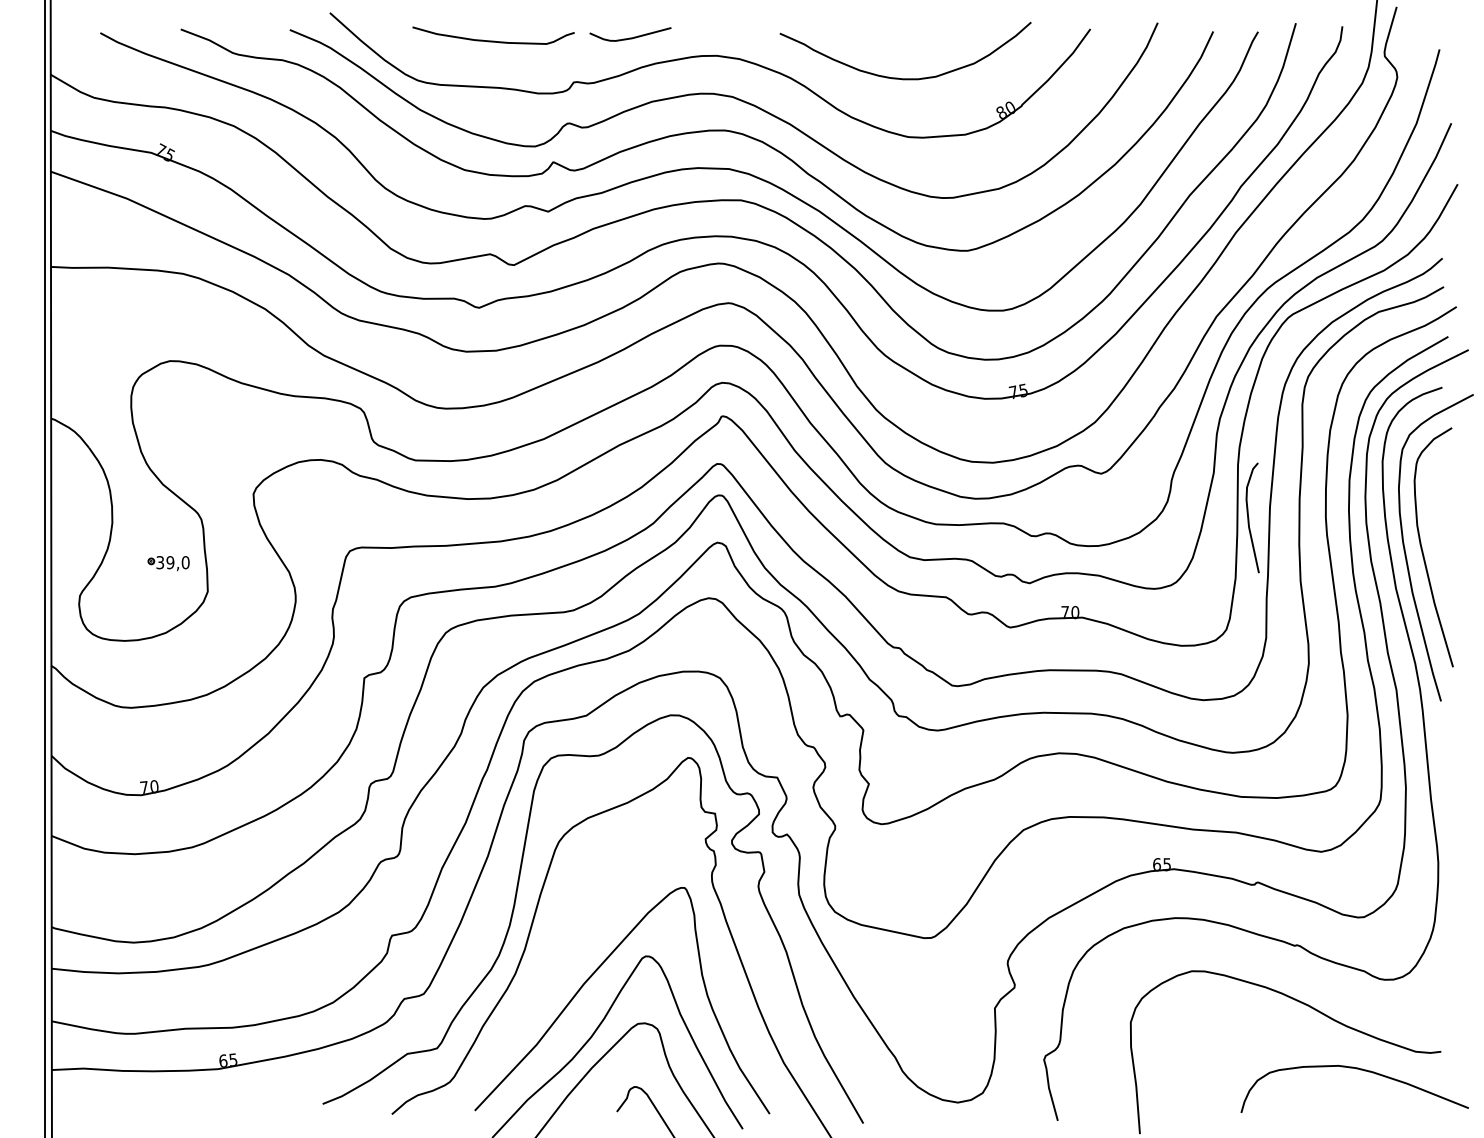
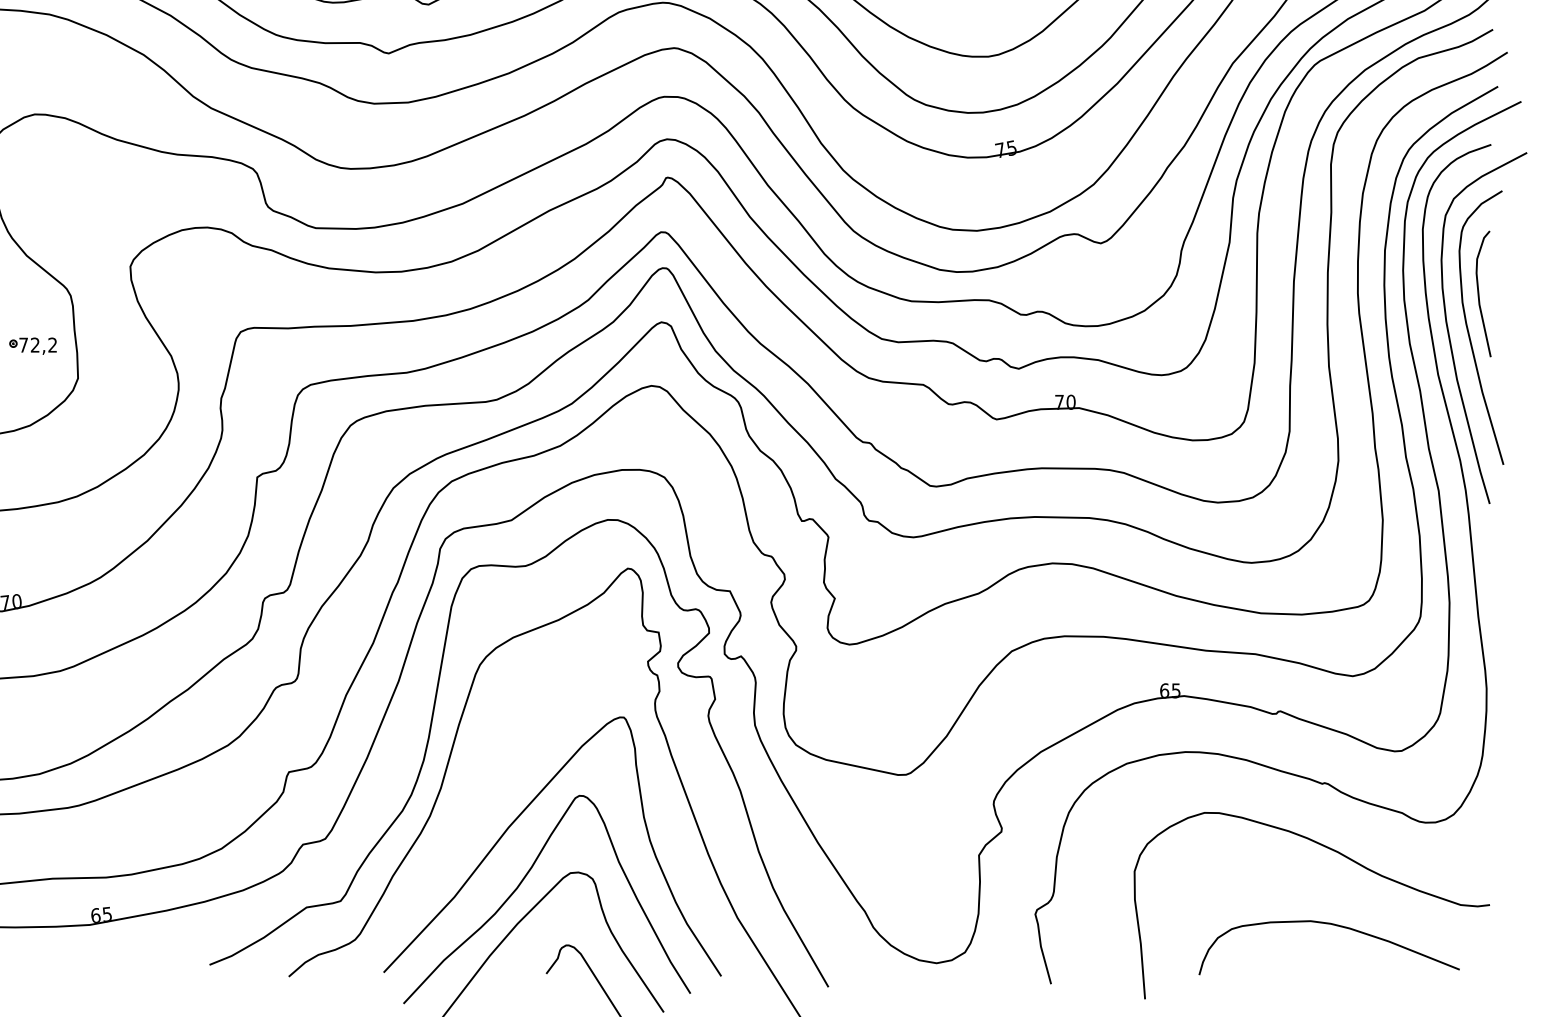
curve: (1249, 517) -> (1479, 293), moved
text: (172, 562) -> (37, 344), 39,0 -> 72,2
curve: (1360, 1070) -> (1335, 926), moved

